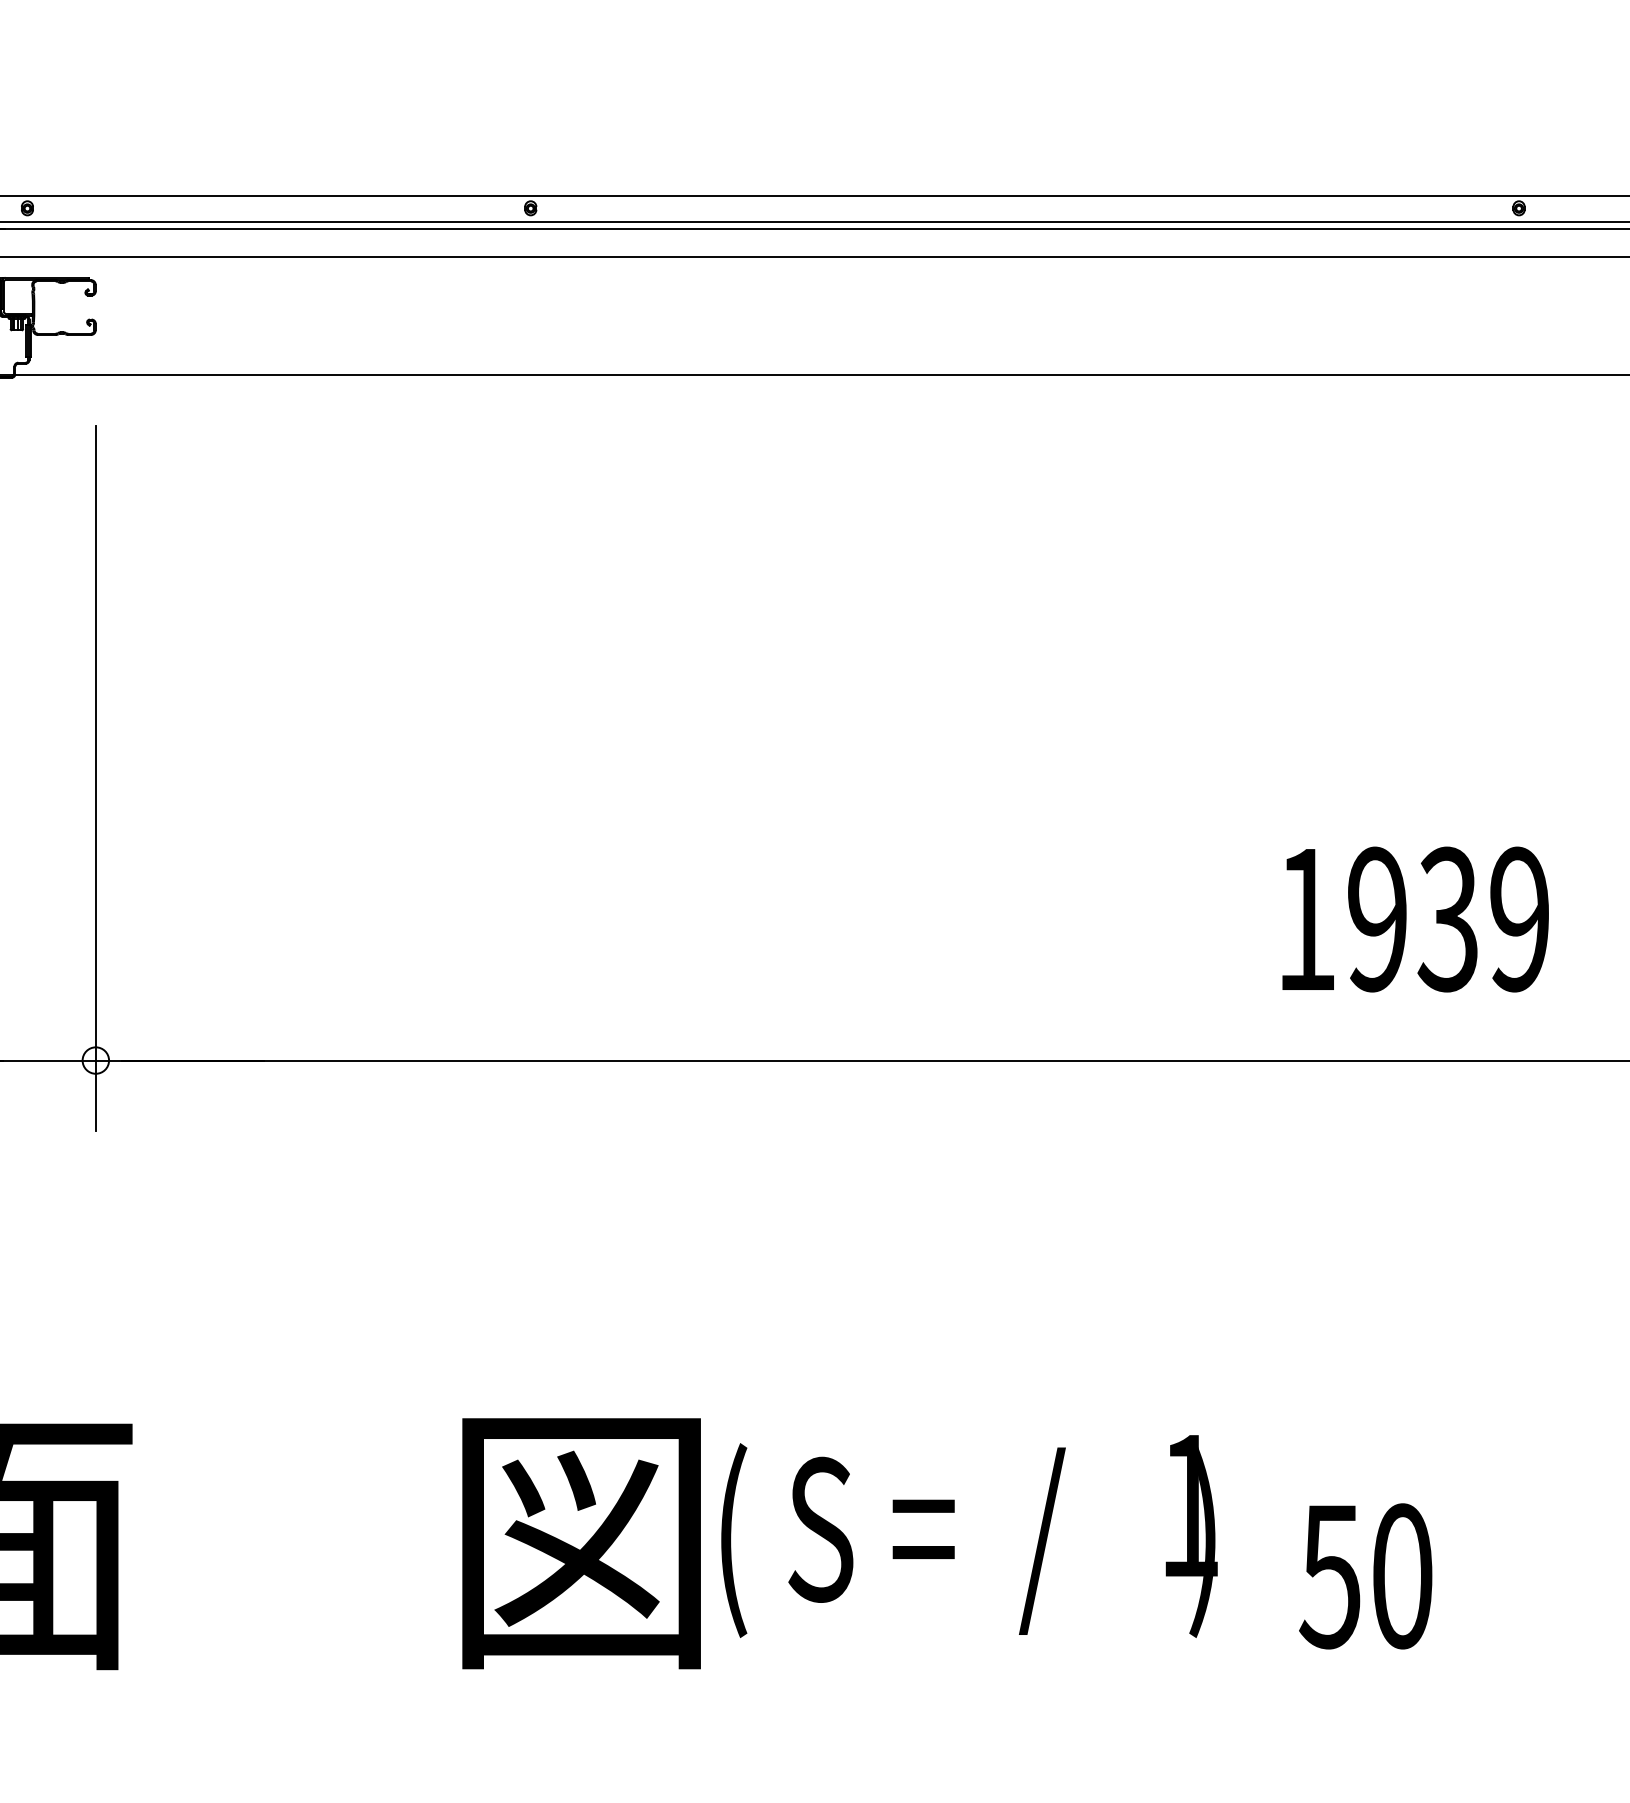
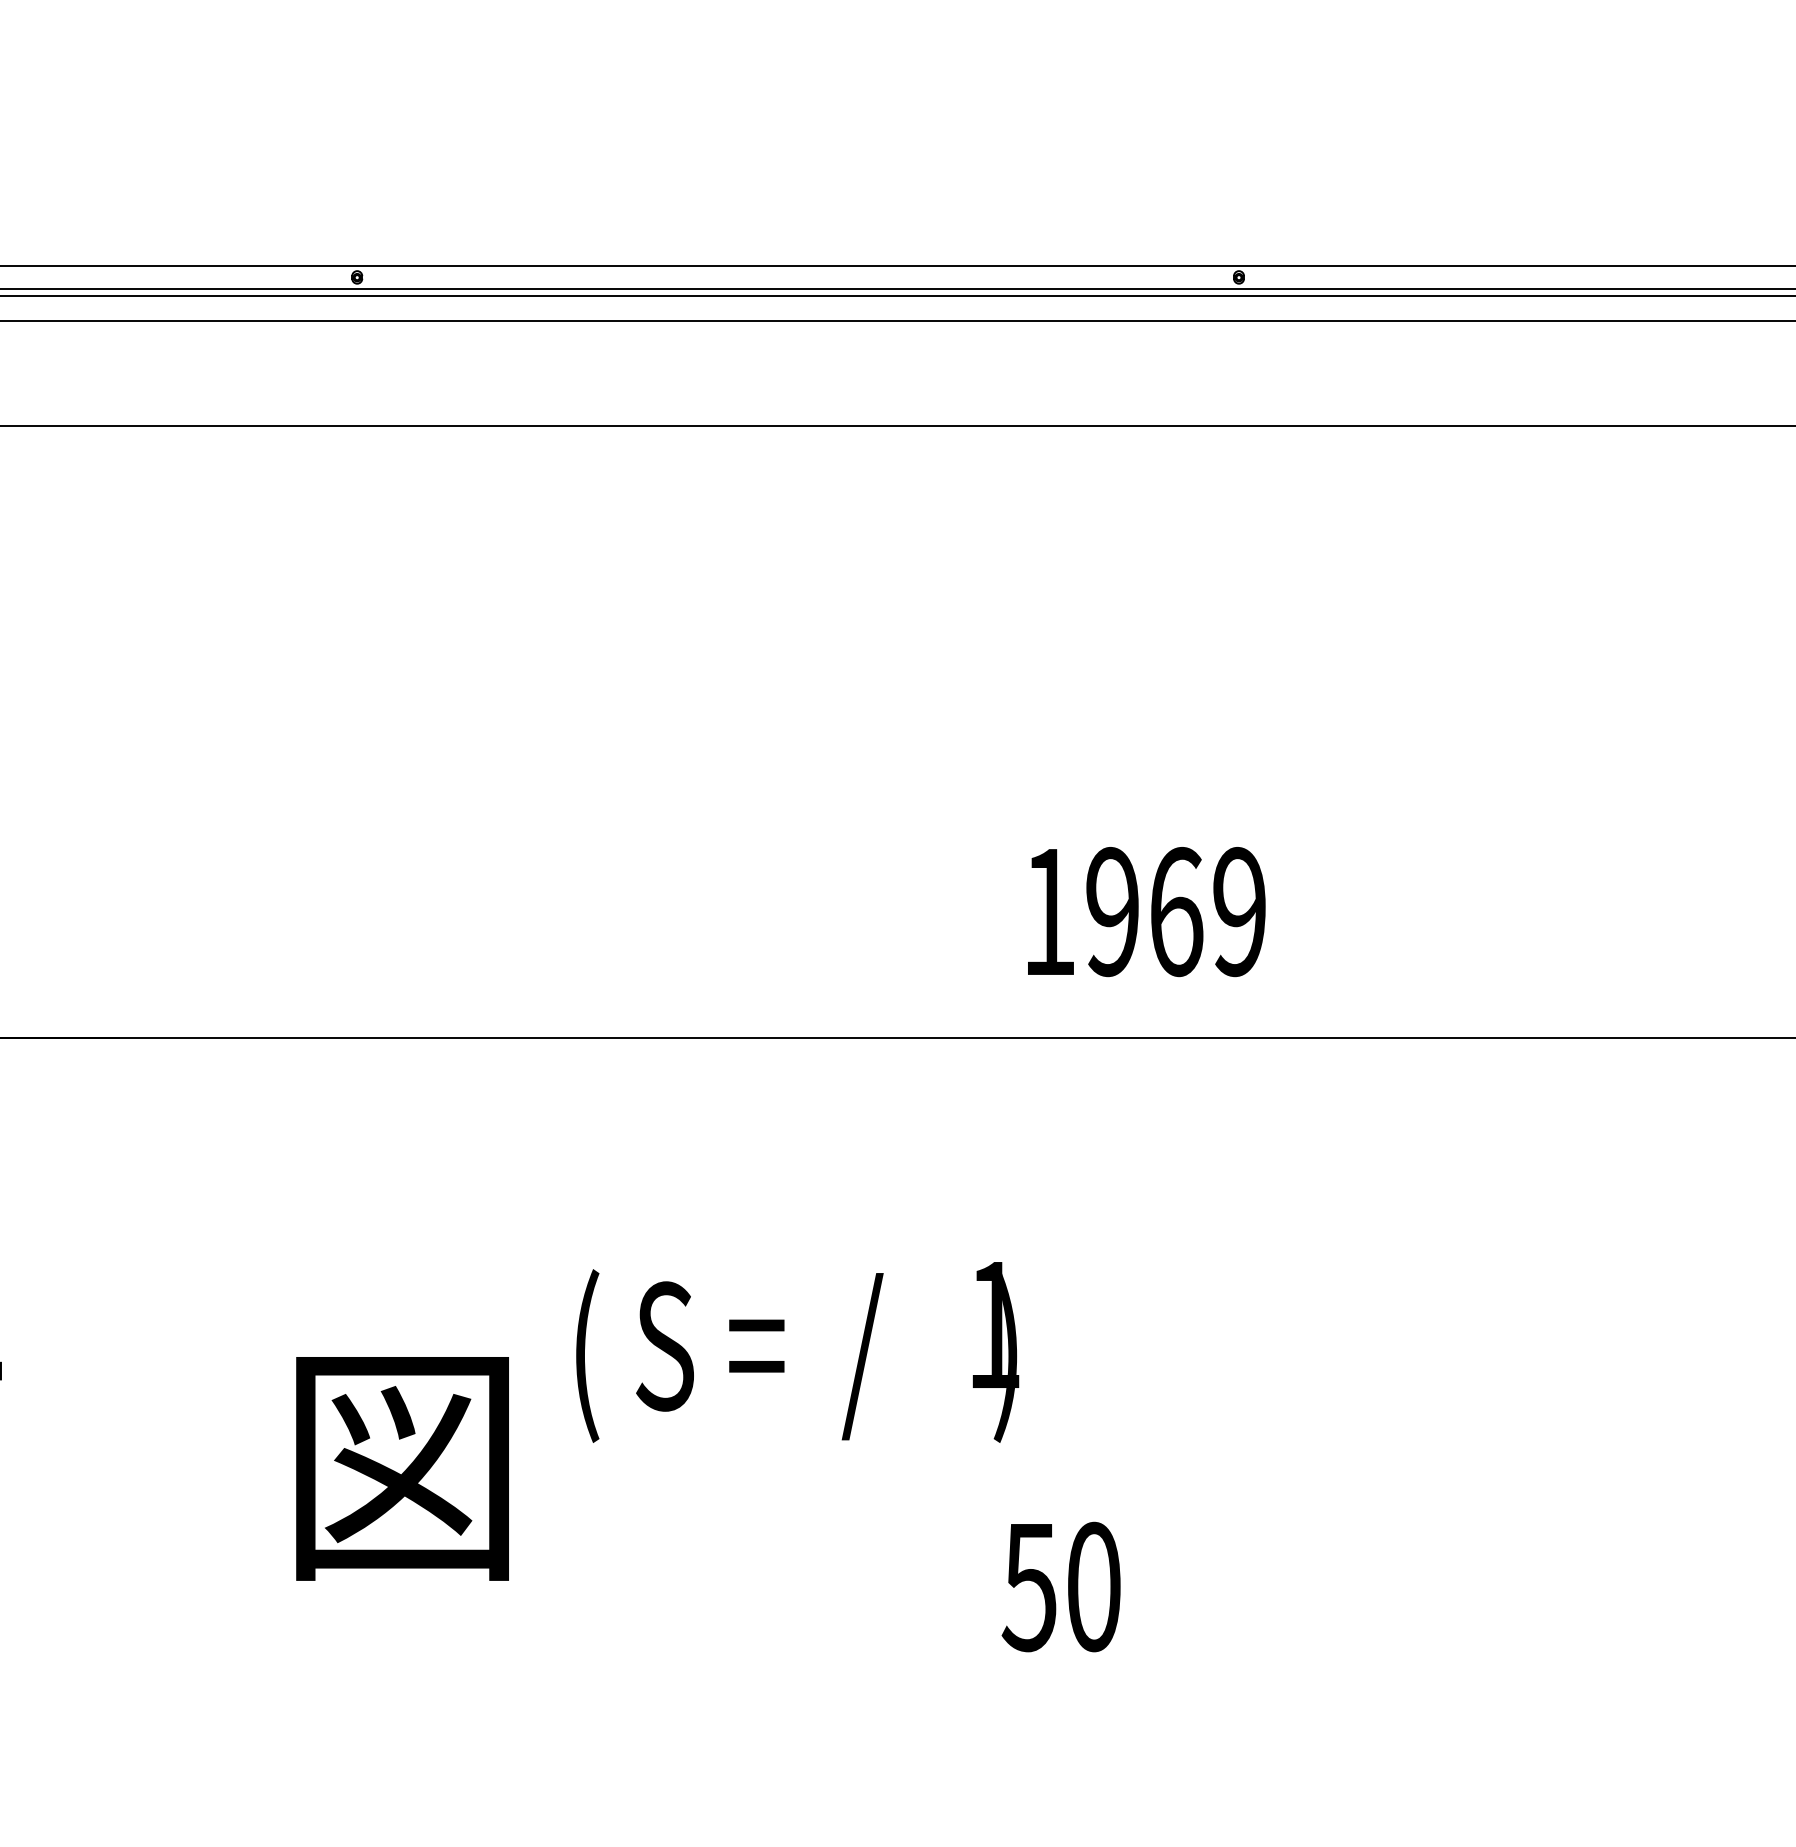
text: (1447, 920) -> (1175, 912), 1939 -> 1969
text: (969, 1536) -> (797, 1352), moved
text: (1364, 1575) -> (1060, 1586), moved

